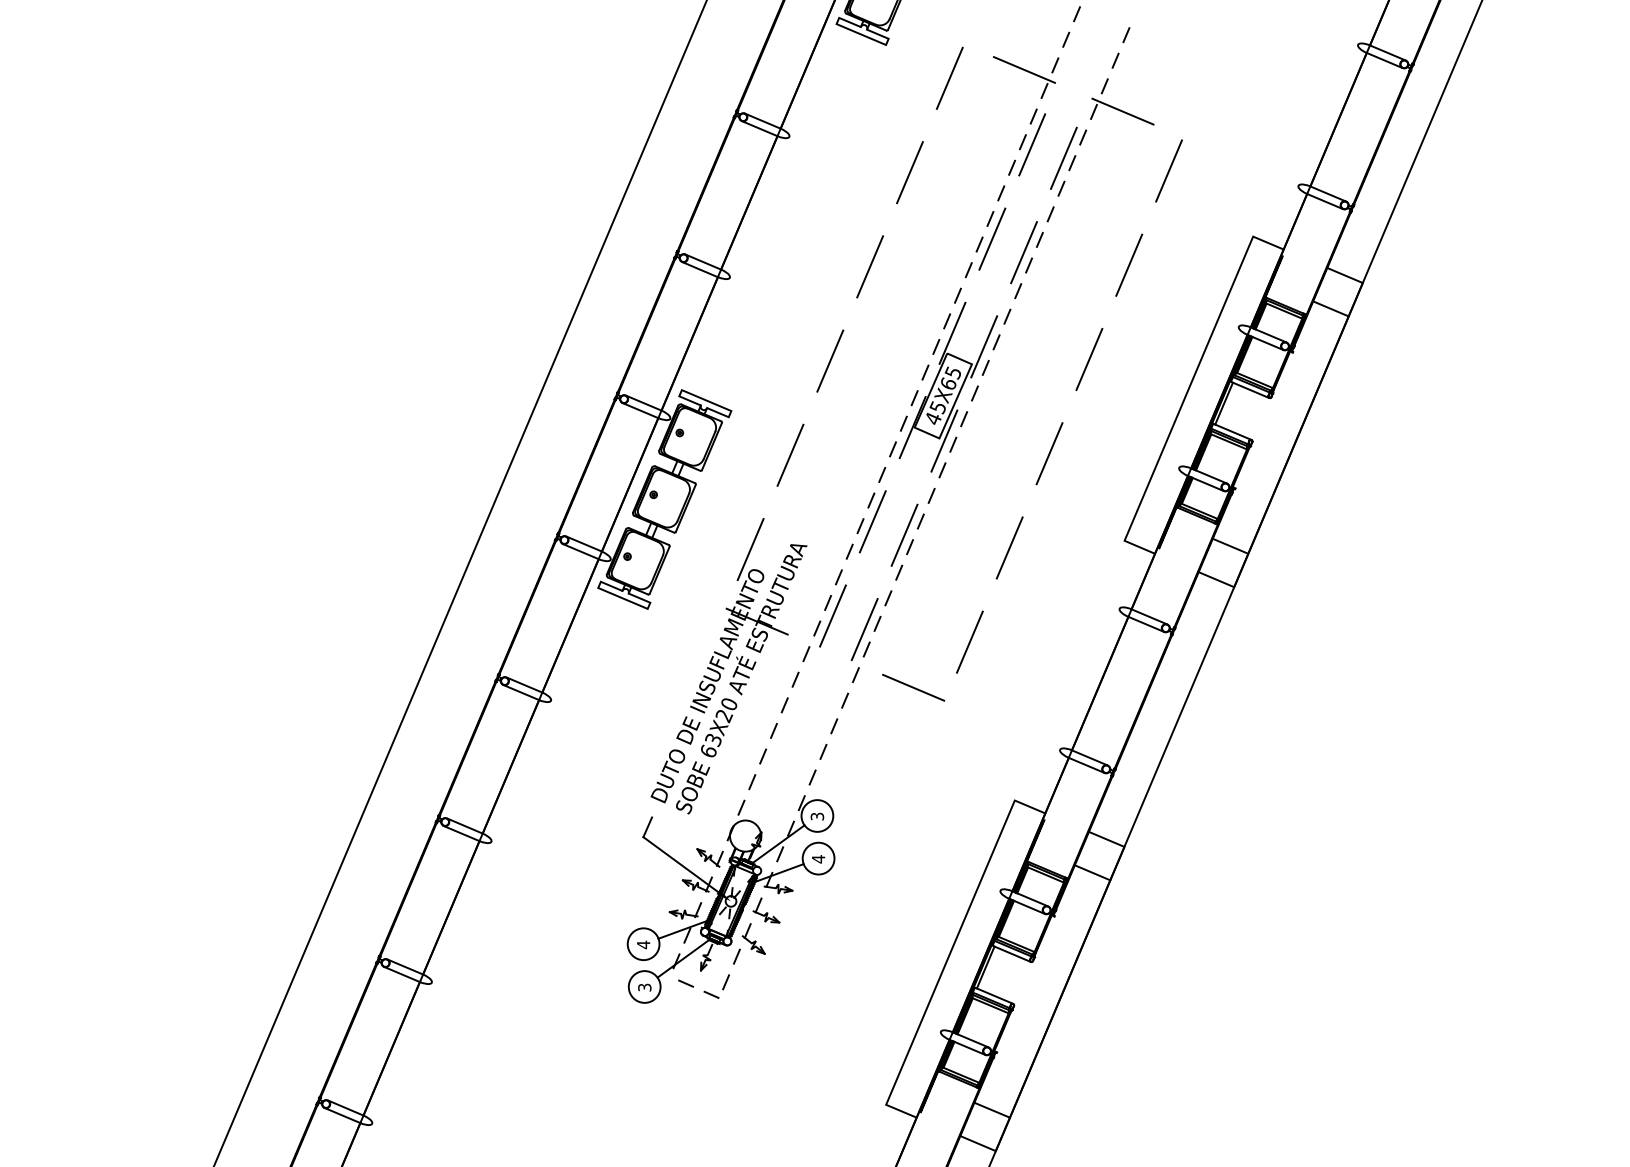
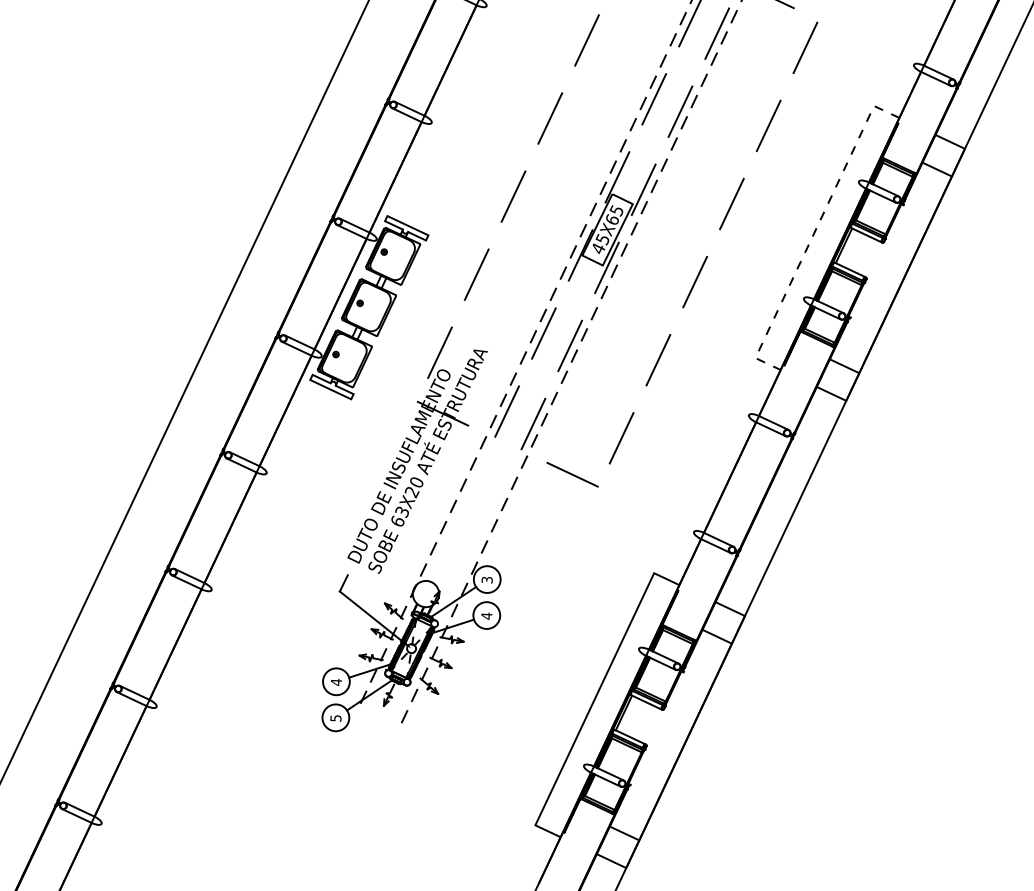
line: (1188, 389) -> (814, 232), solid -> dashed
line: (694, 986) -> (377, 719), removed
text: (644, 987) -> (335, 718), 3 -> 5

